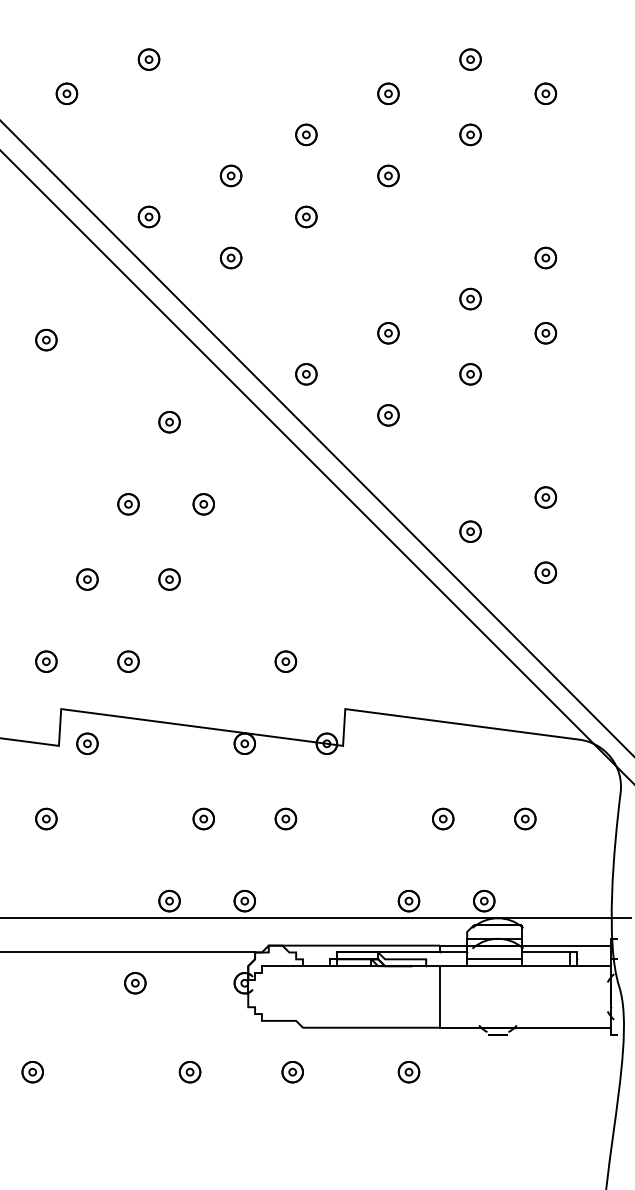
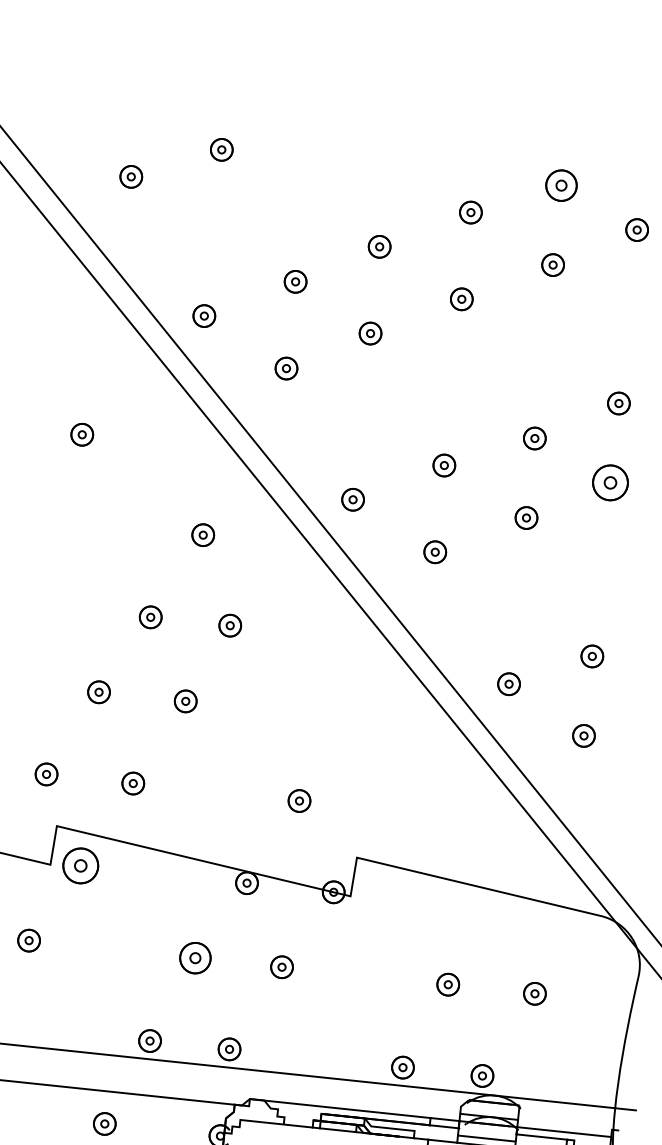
part: (470, 59) -> (561, 185), size x1.4
part: (545, 333) -> (610, 483), size x1.6
part: (87, 743) -> (80, 865), size x1.6
part: (203, 818) -> (195, 957), size x1.4

